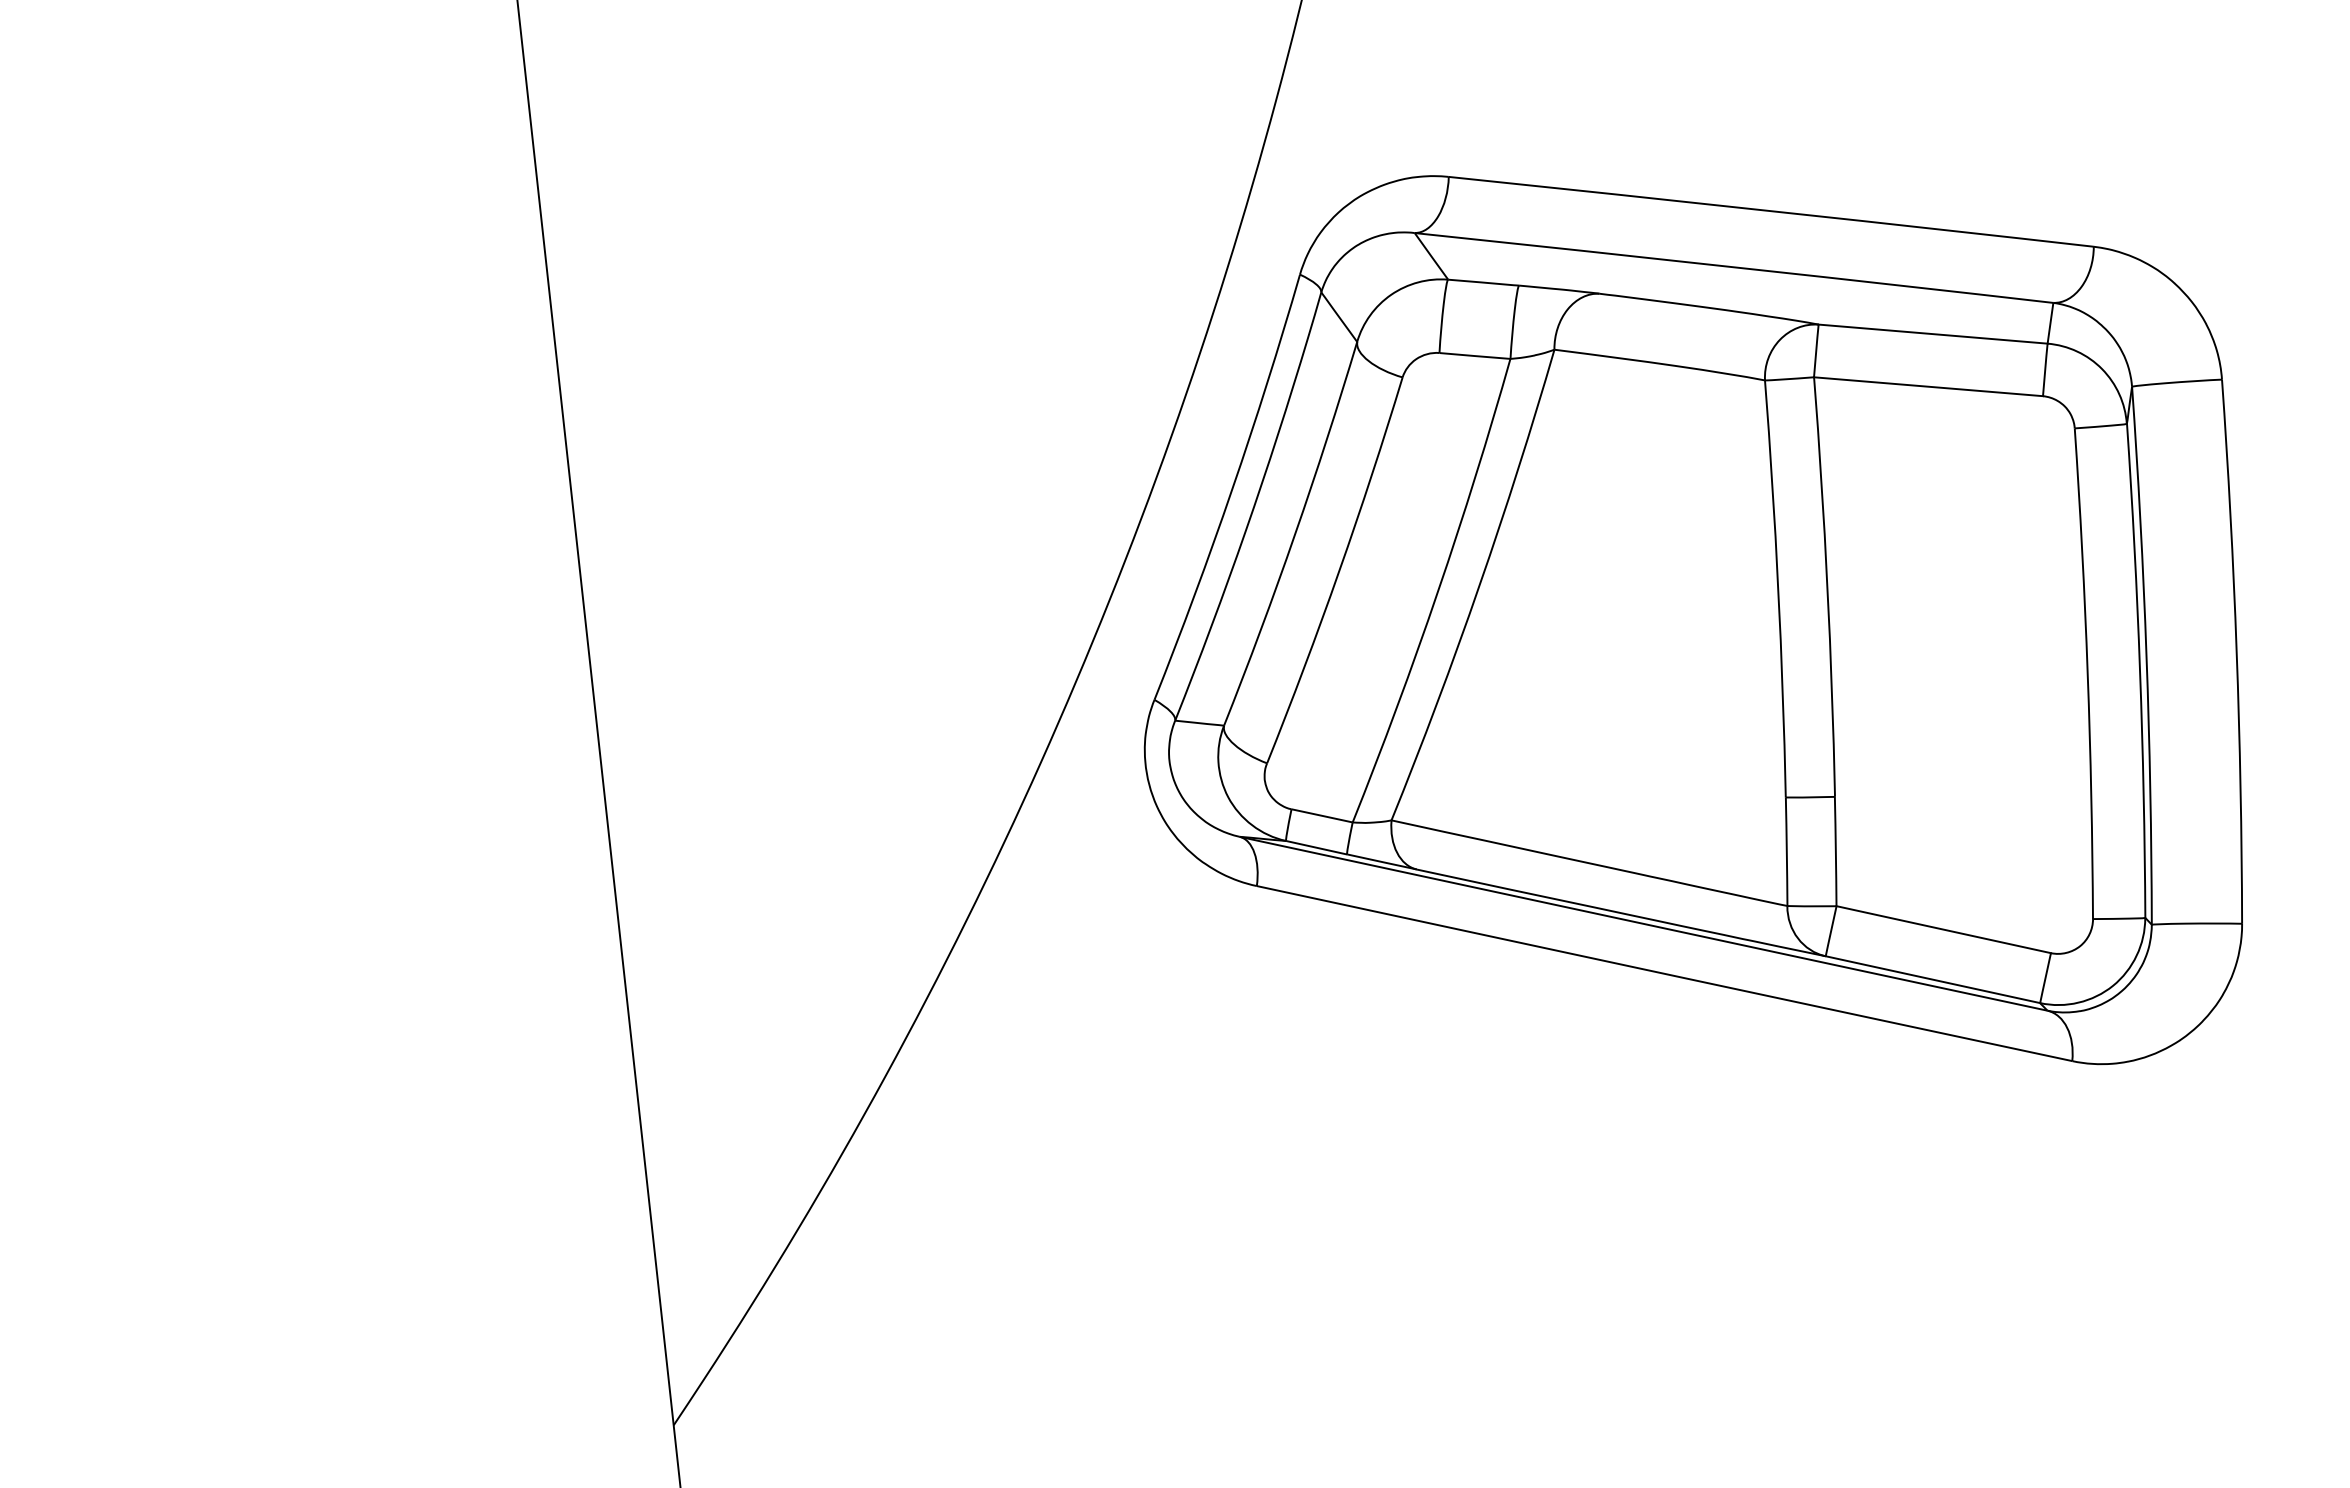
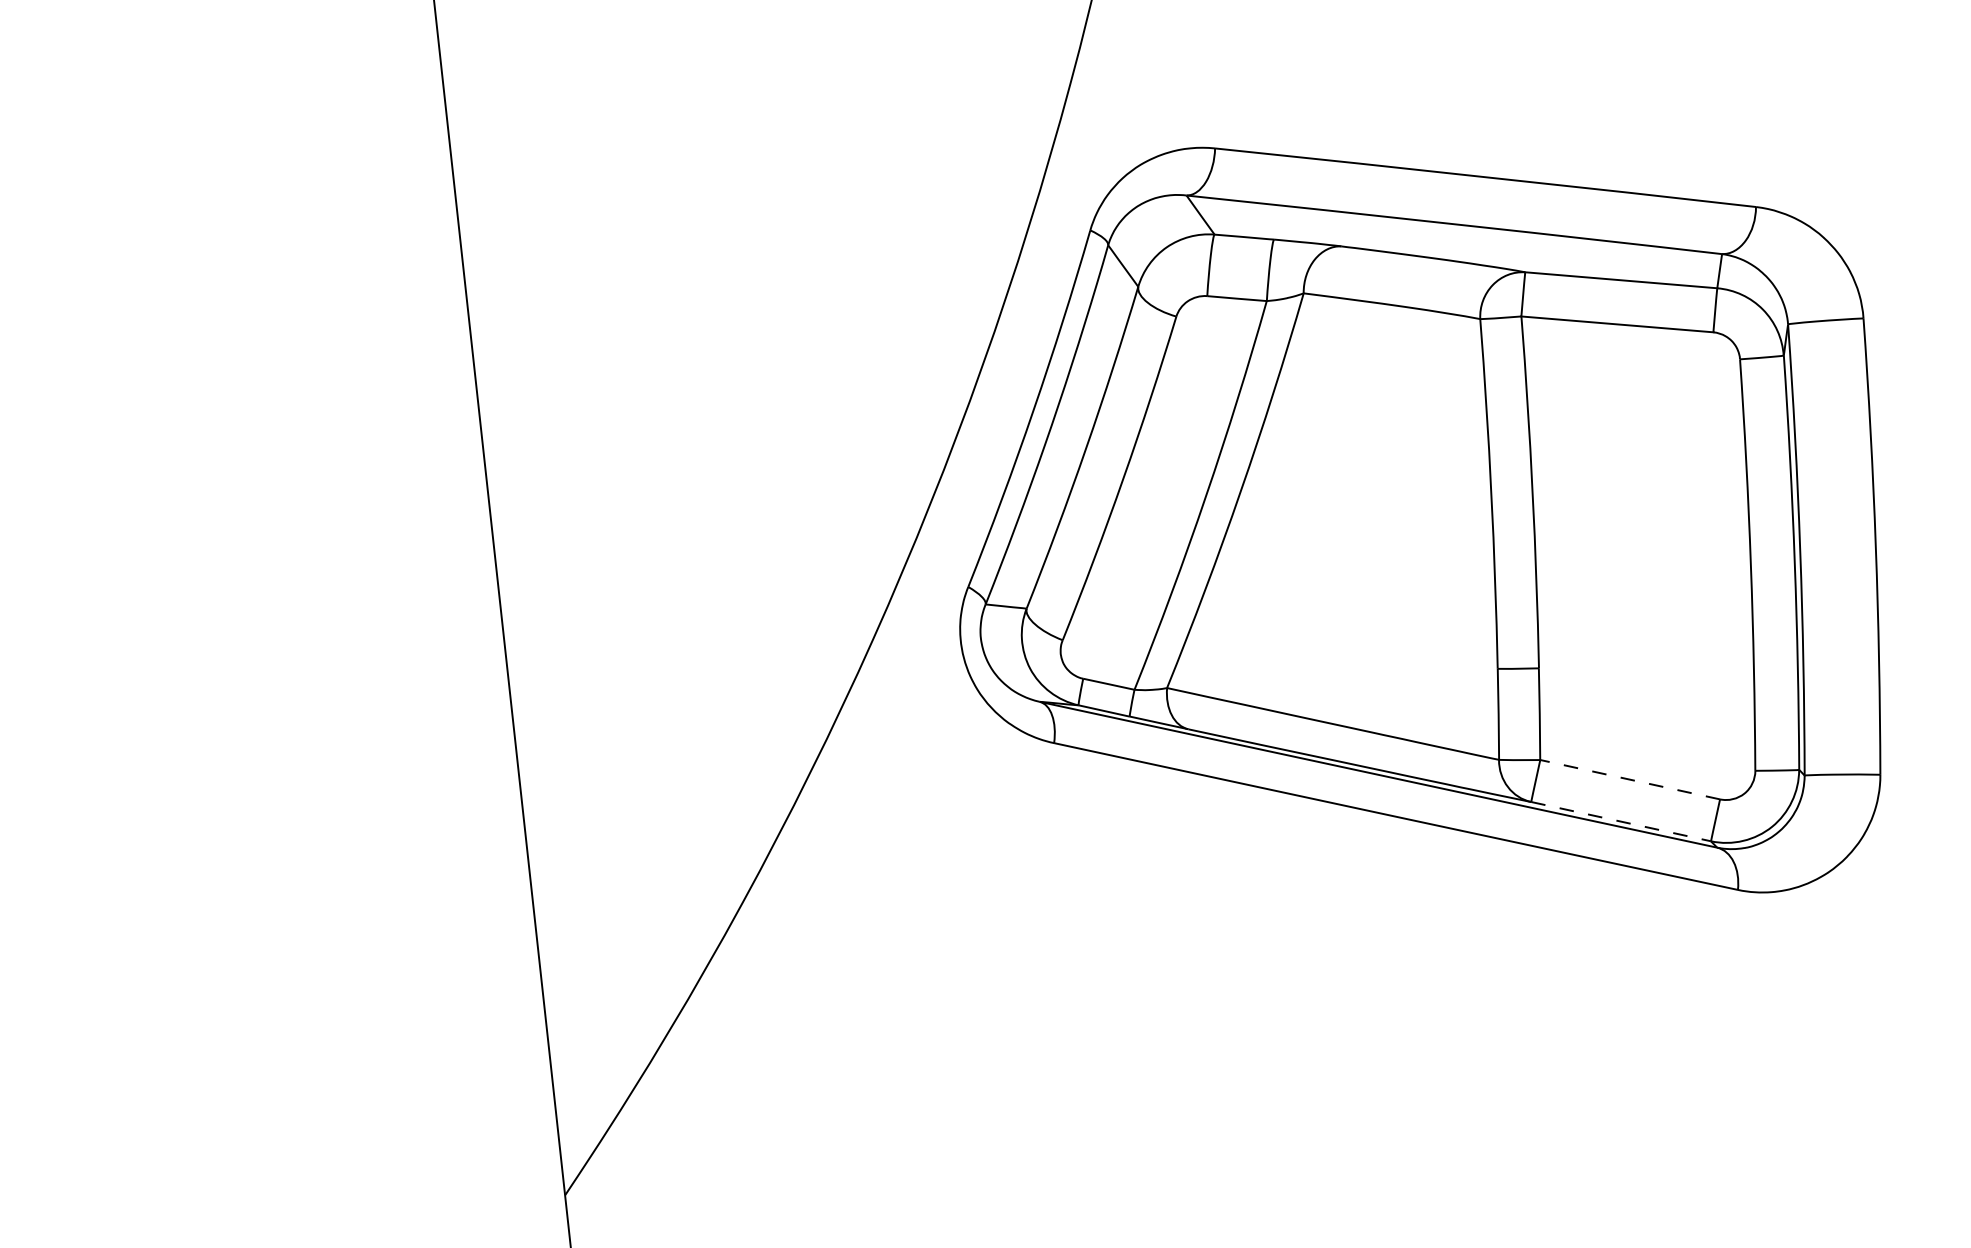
line: (1943, 929) -> (1629, 779), solid -> dashed
line: (1932, 979) -> (1620, 821), solid -> dashed

